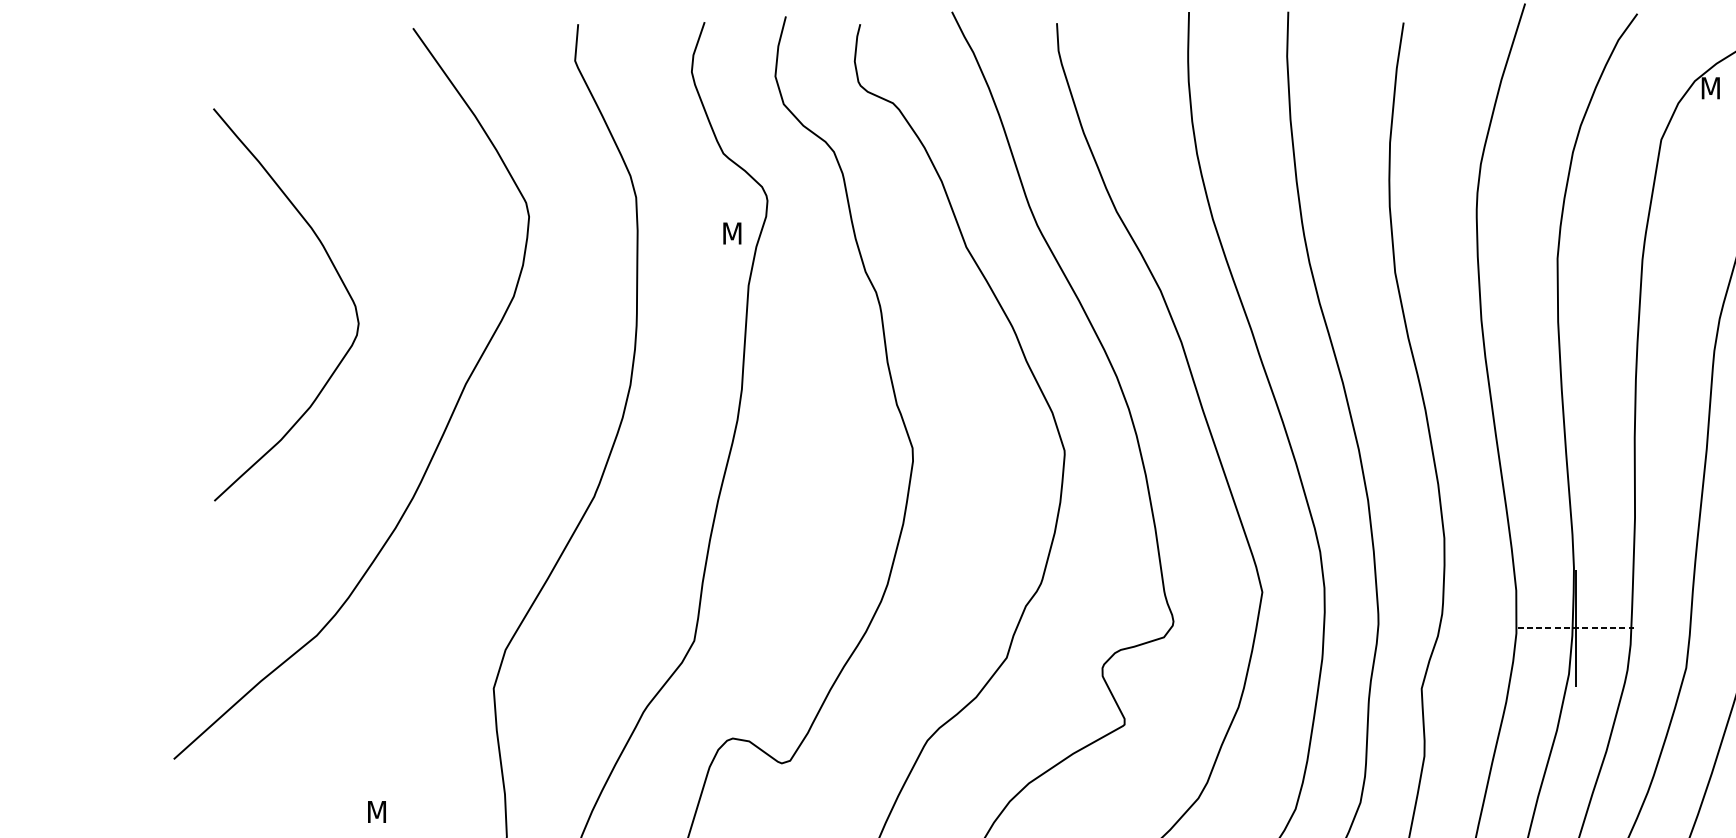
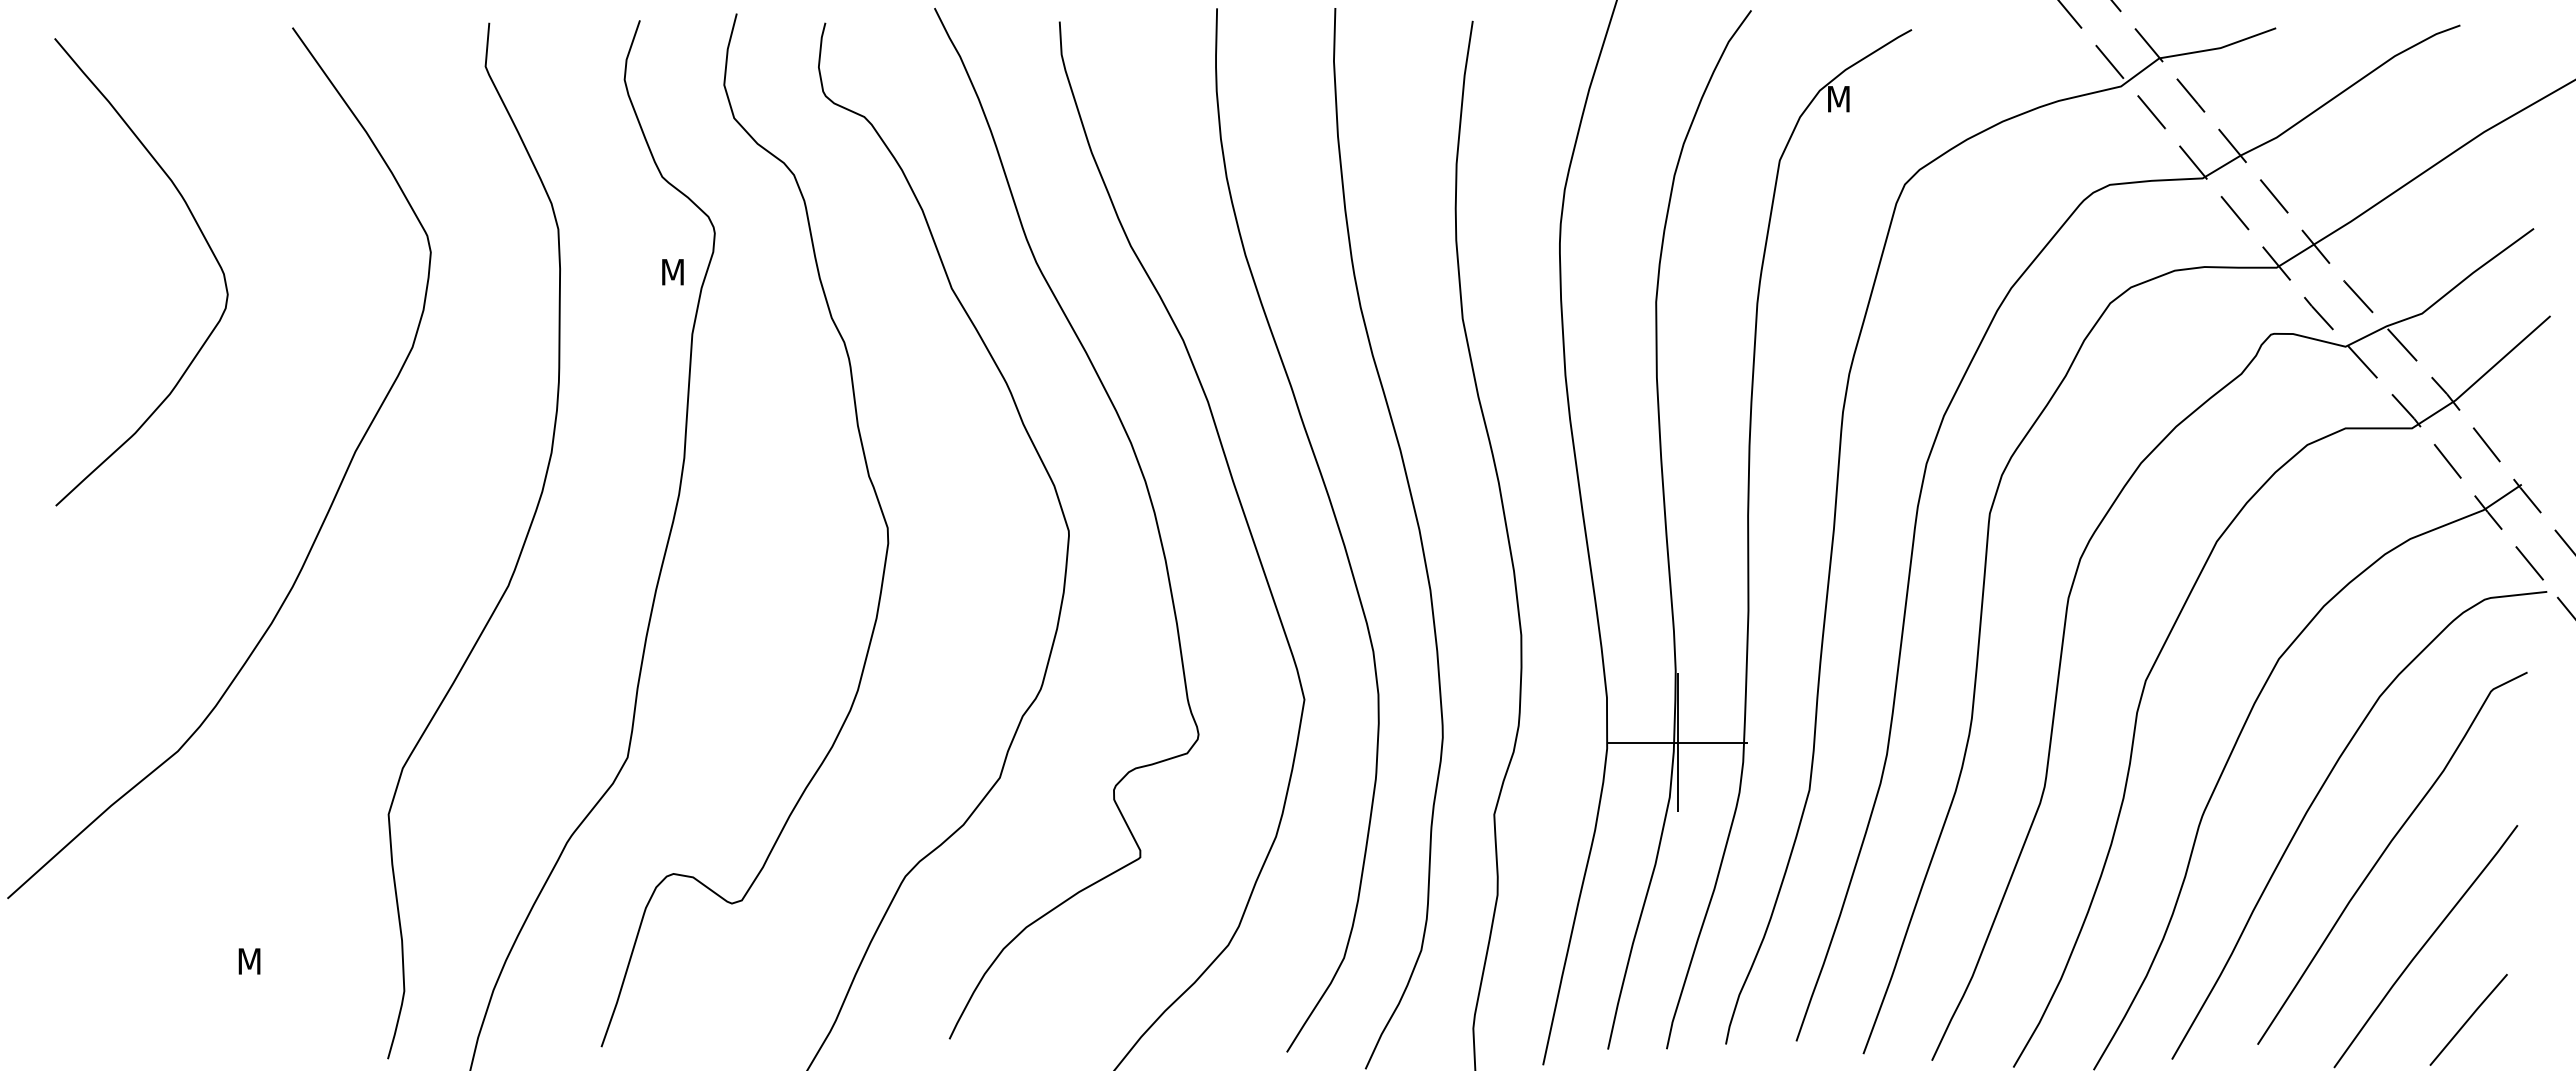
curve: (340, 279) -> (205, 241), moved
line: (1575, 628) -> (1677, 742), dashed -> solid

